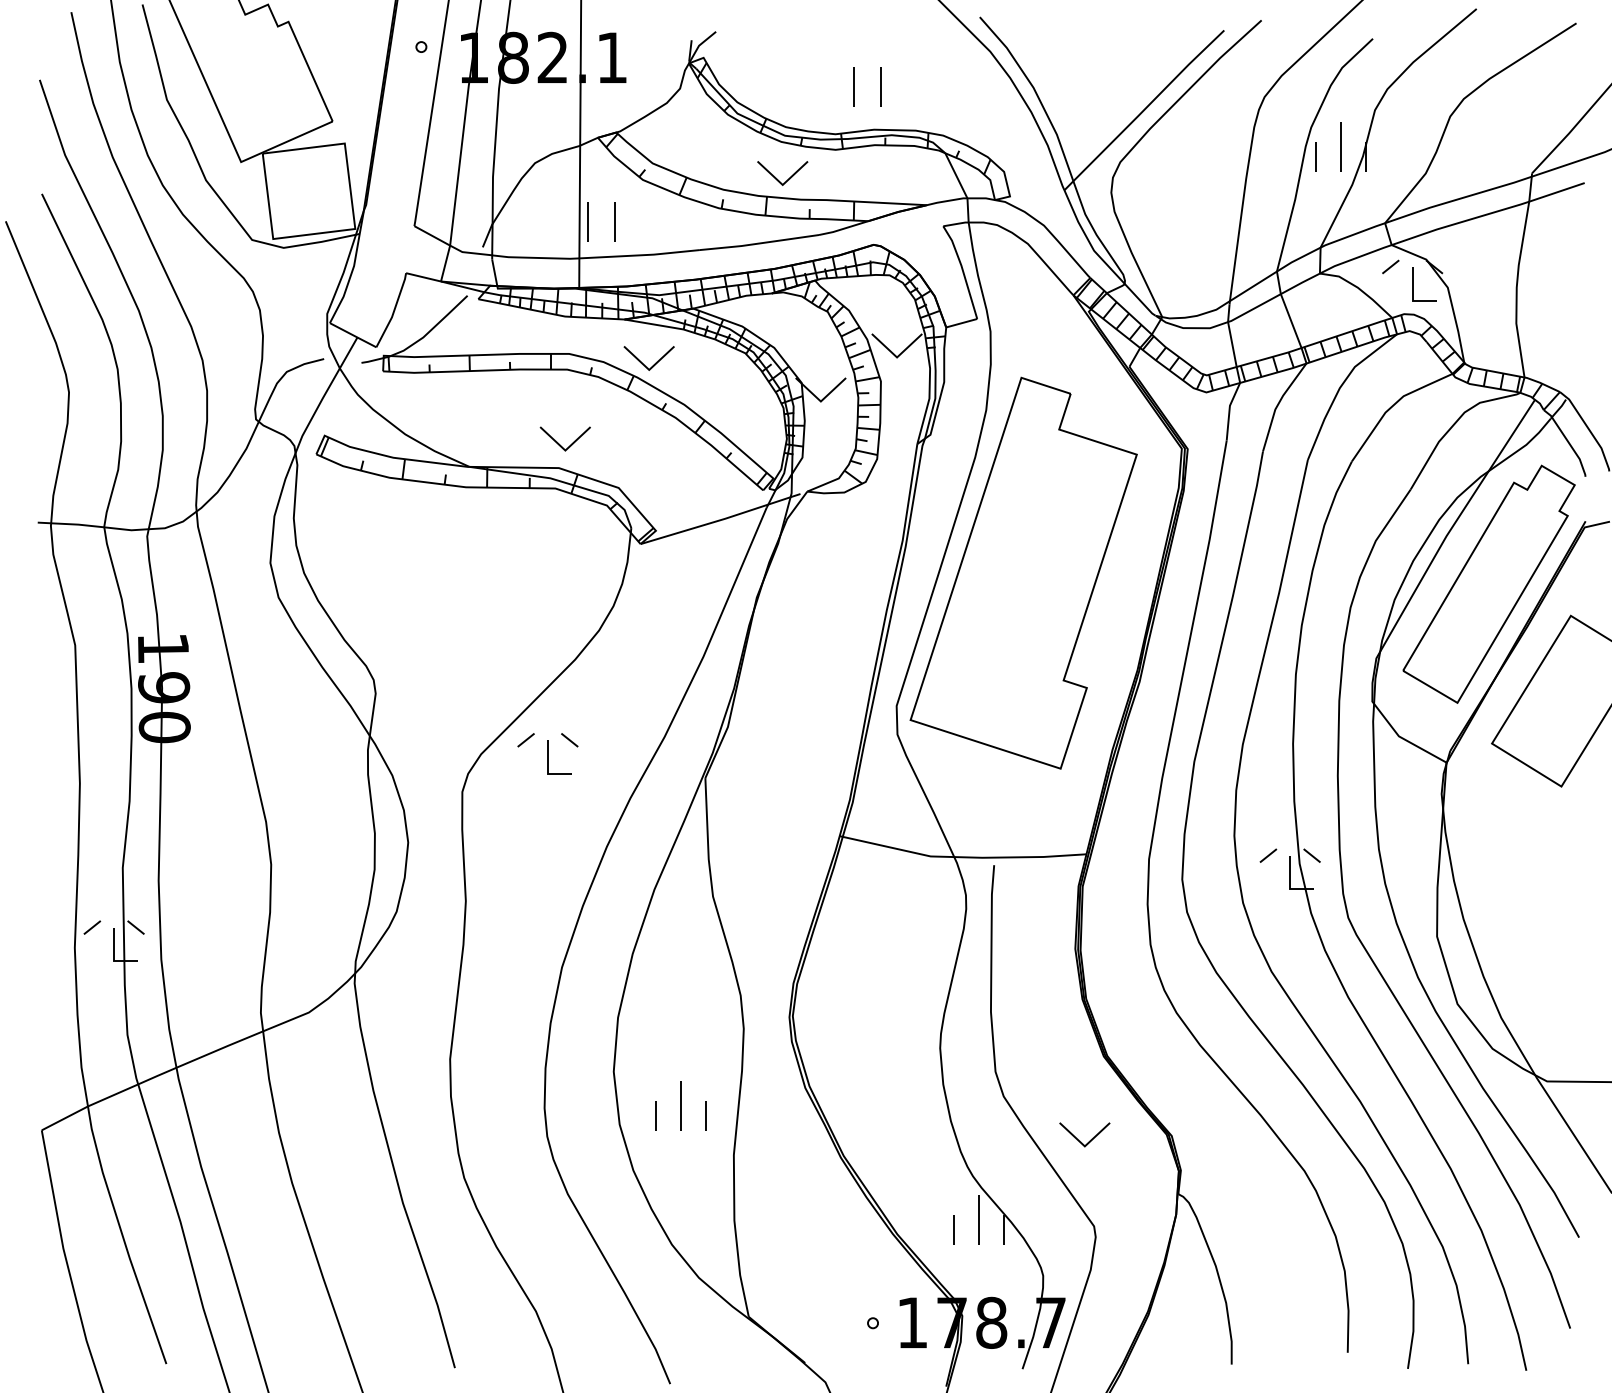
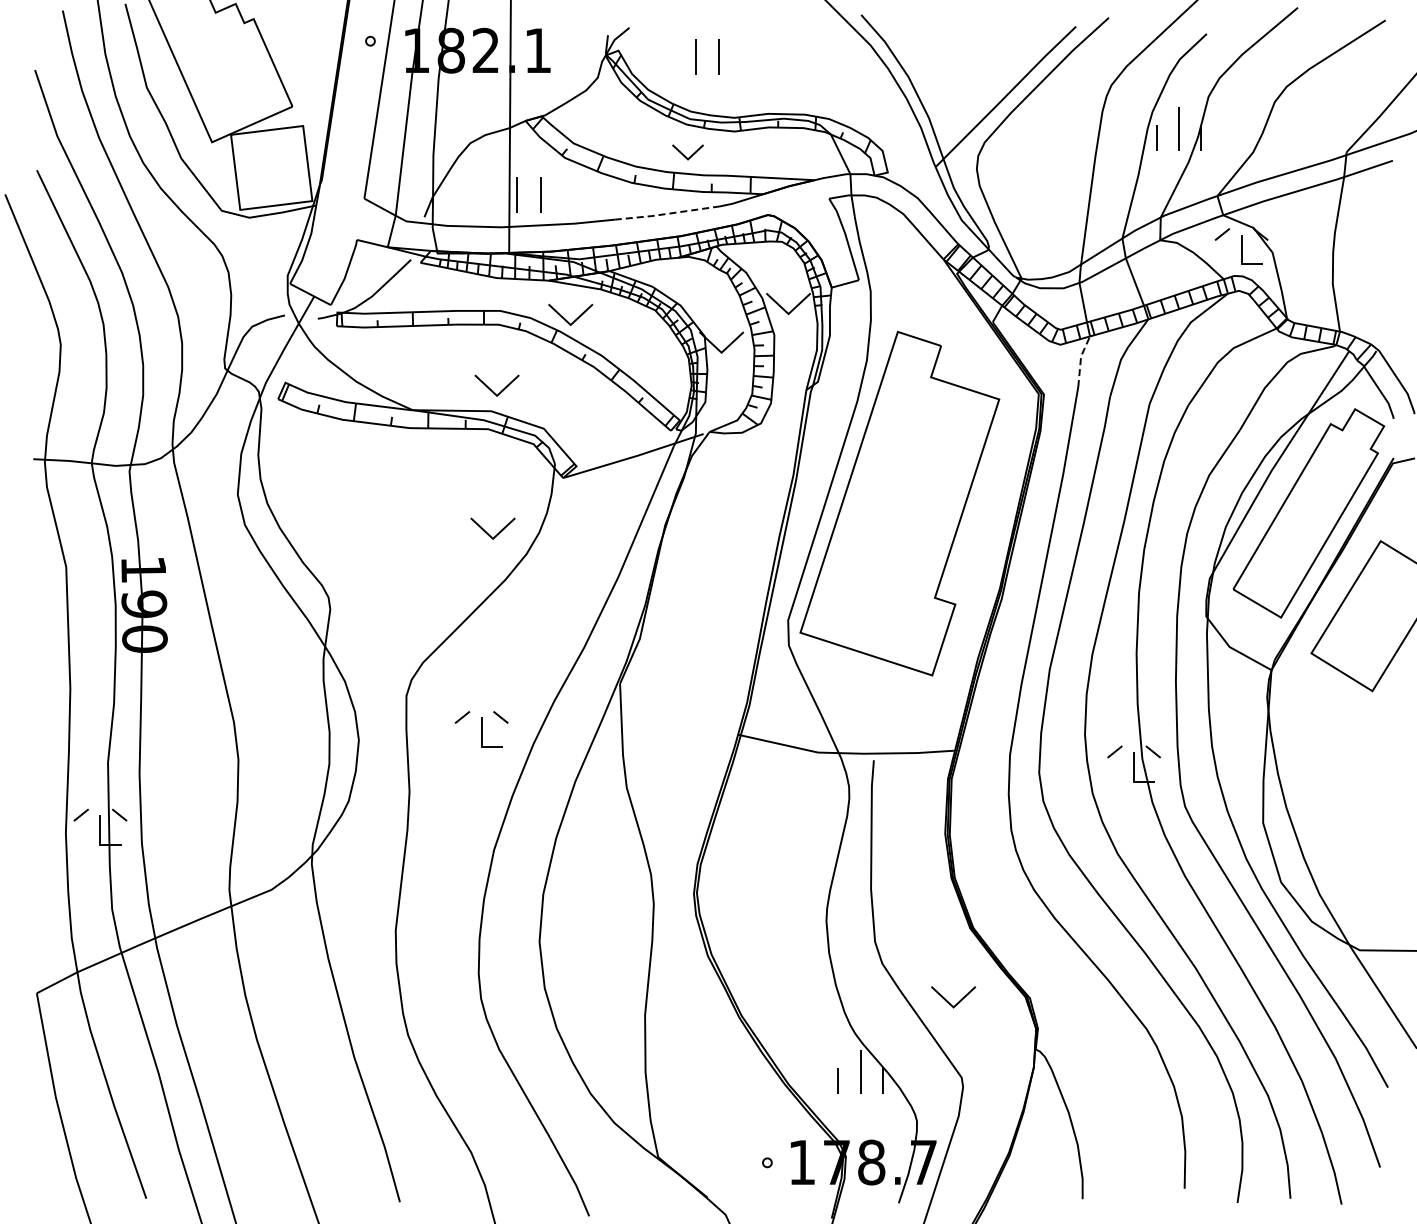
part: (854, 86) -> (696, 56), moved
part: (782, 173) -> (687, 152), size x0.7
line: (758, 243) -> (666, 213), solid -> dashed
line: (1229, 410) -> (1080, 360), solid -> dashed
part: (554, 606) -> (487, 532), added
part: (547, 753) -> (481, 729), moved
part: (680, 1105) -> (598, 971), removed

